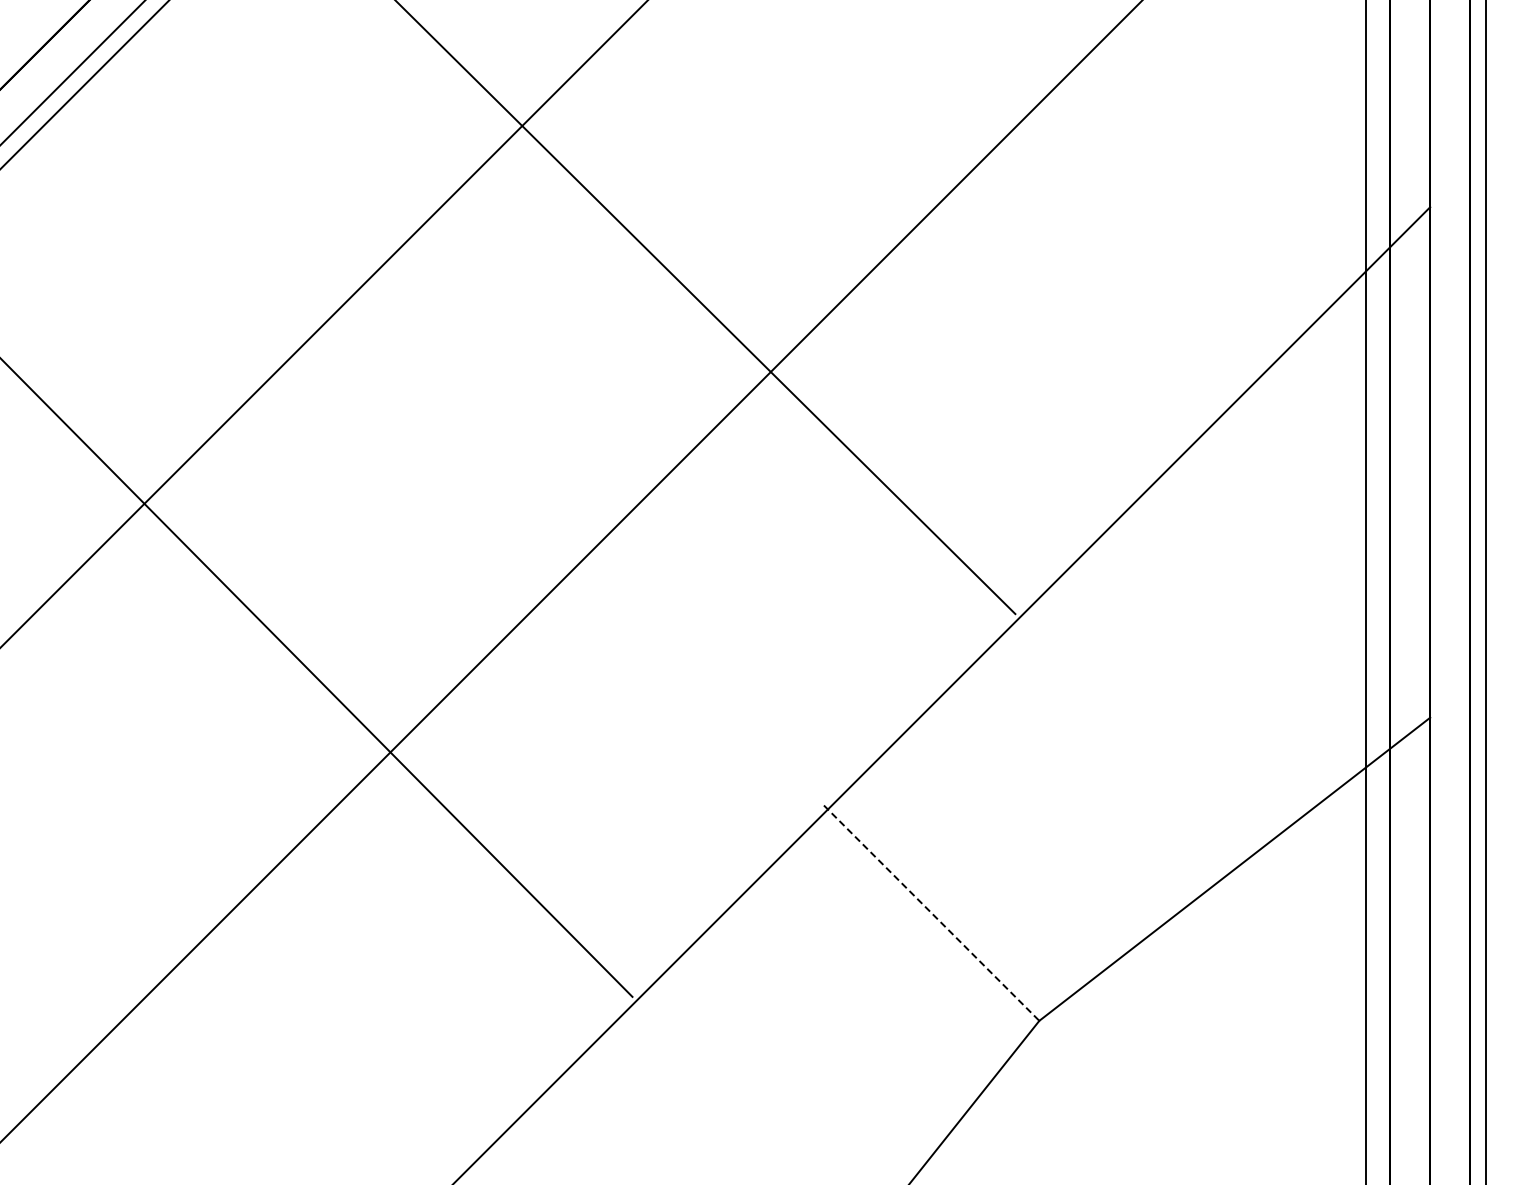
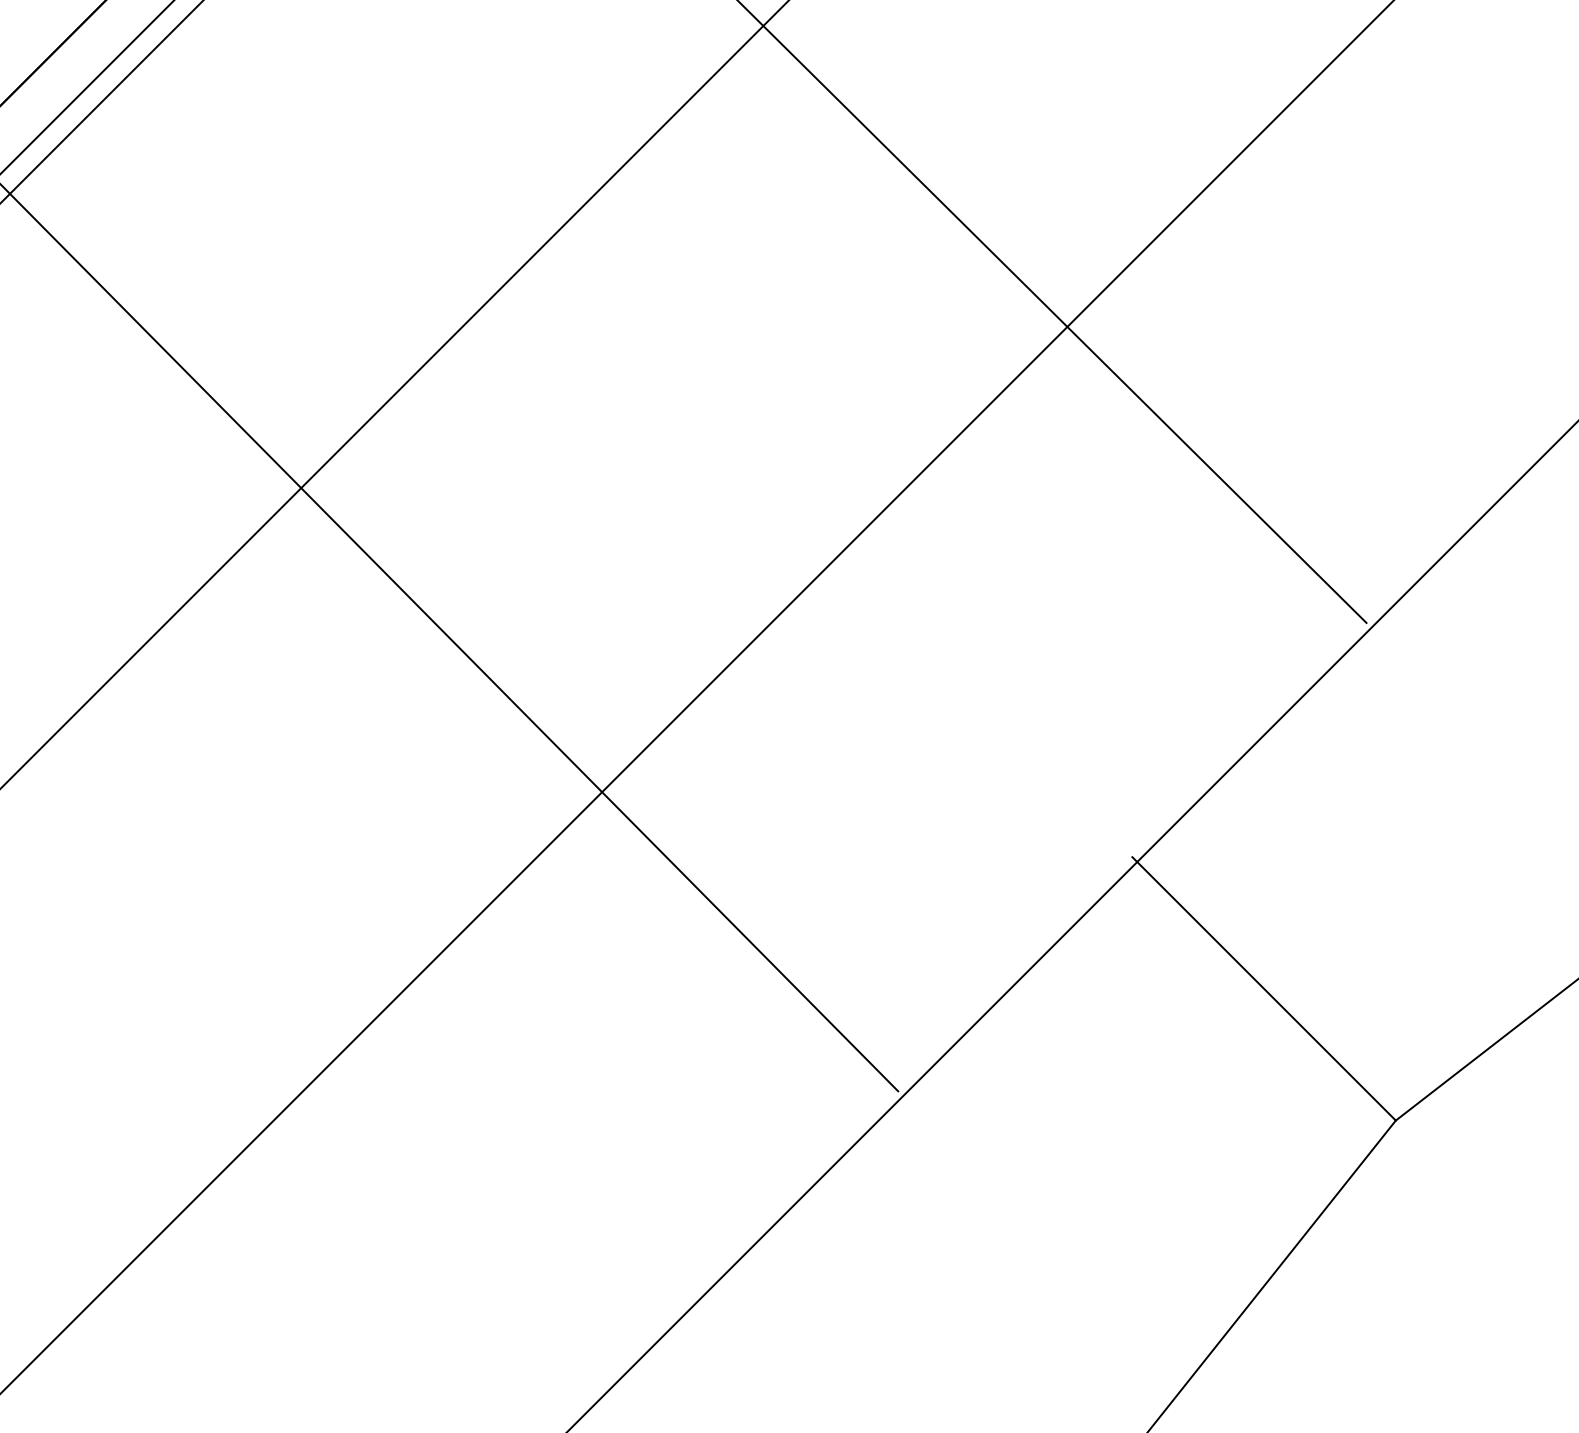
line: (932, 913) -> (1265, 989), dashed -> solid

